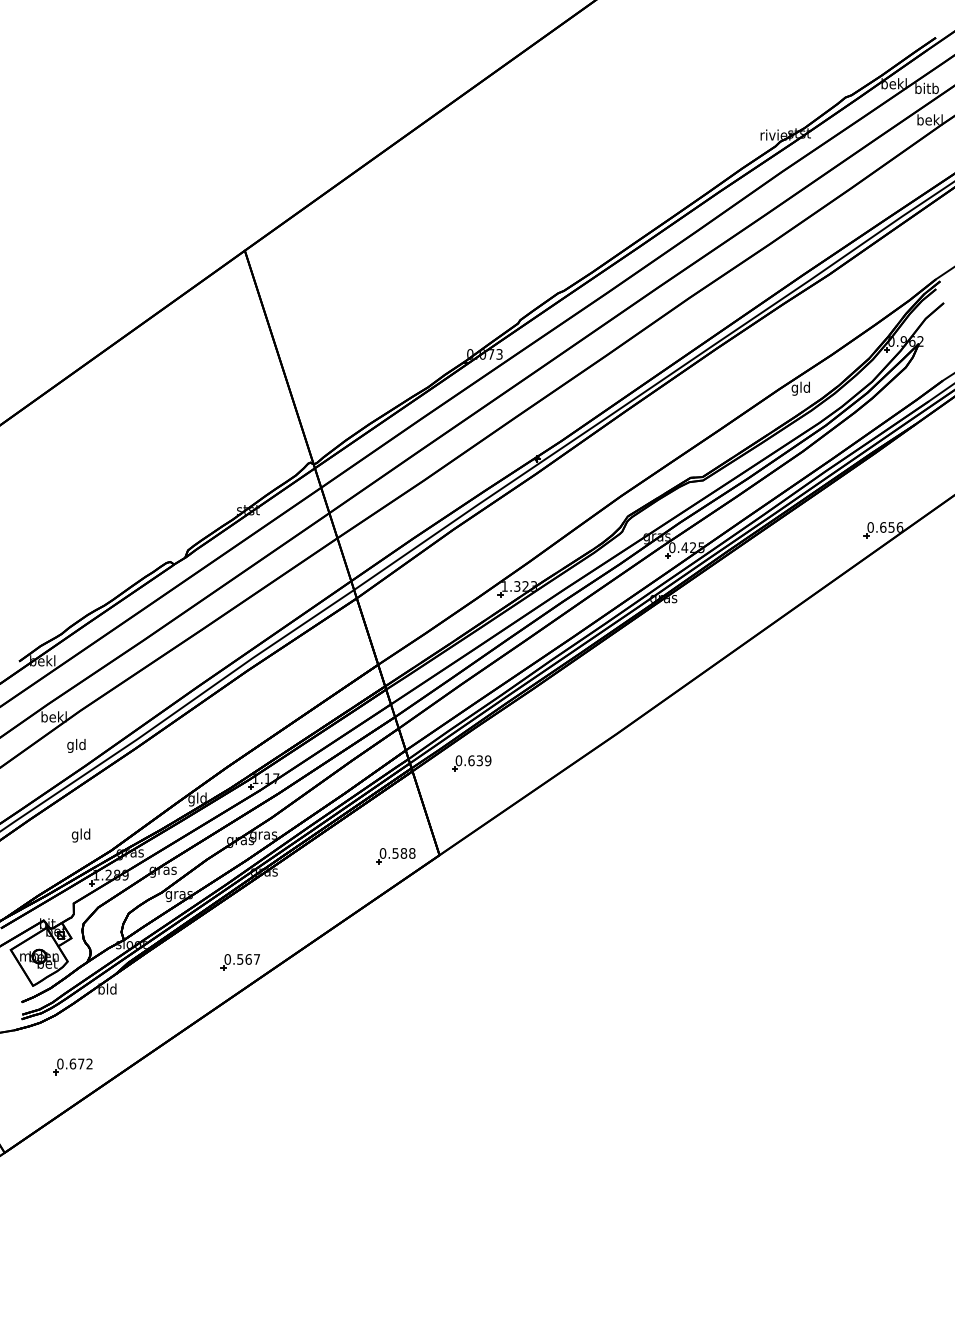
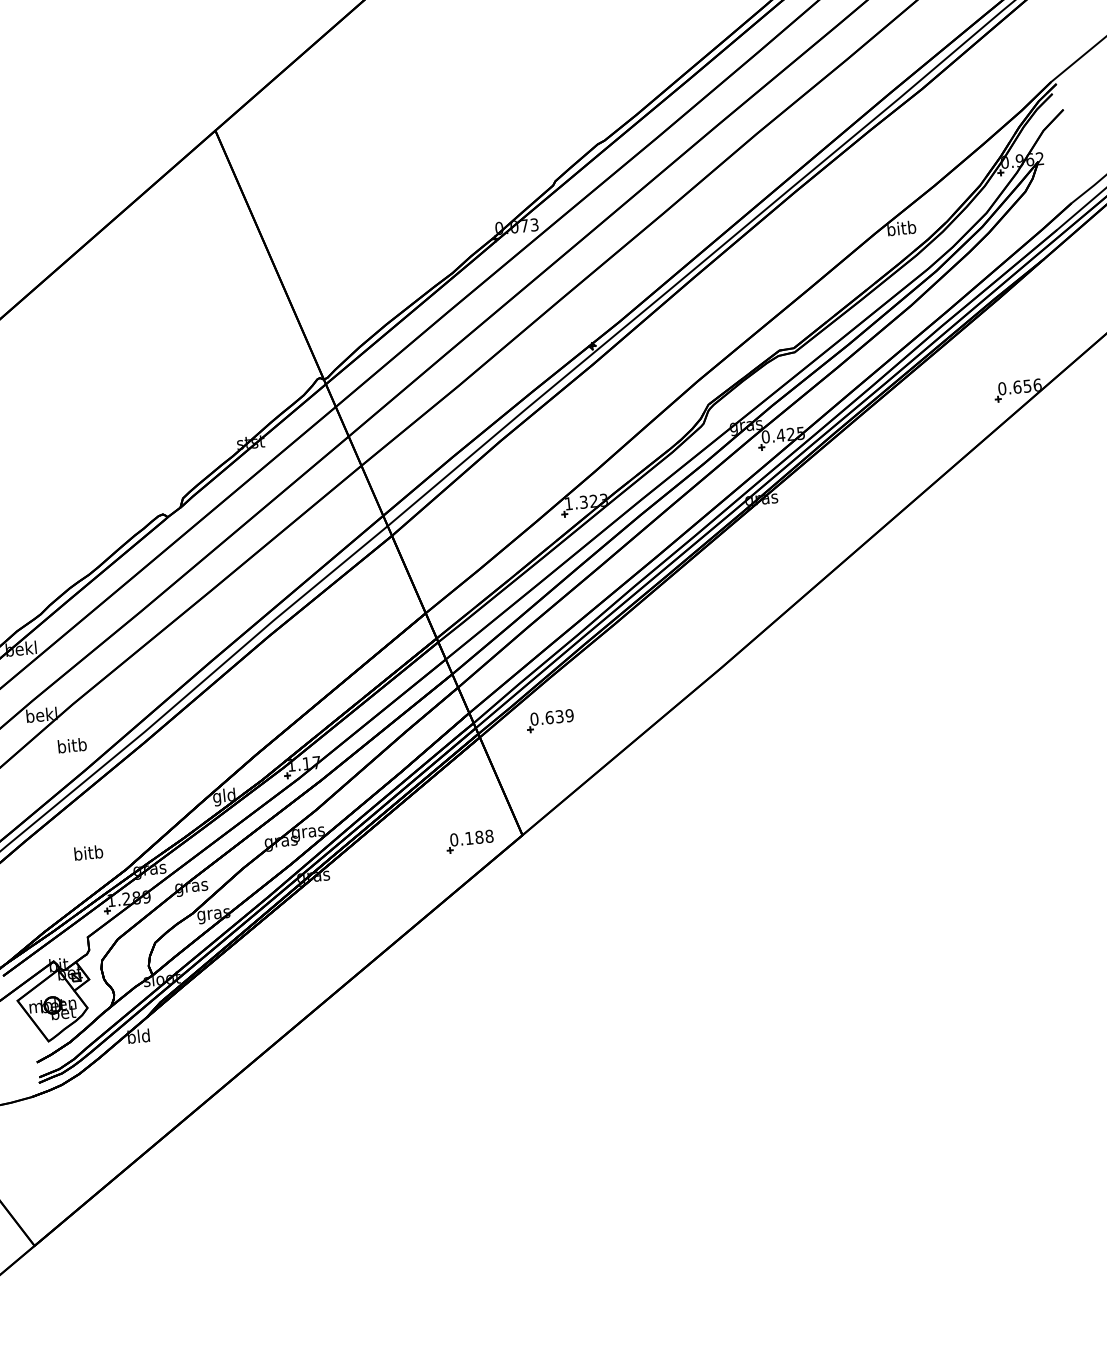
text: (800, 388) -> (901, 229), gld -> bitb
text: (76, 745) -> (72, 746), gld -> bitb
text: (81, 835) -> (88, 854), gld -> bitb
text: (395, 853) -> (469, 838), 0.588 -> 0.188
part: (239, 962) -> (294, 988), removed
part: (72, 1066) -> (105, 1133), removed

